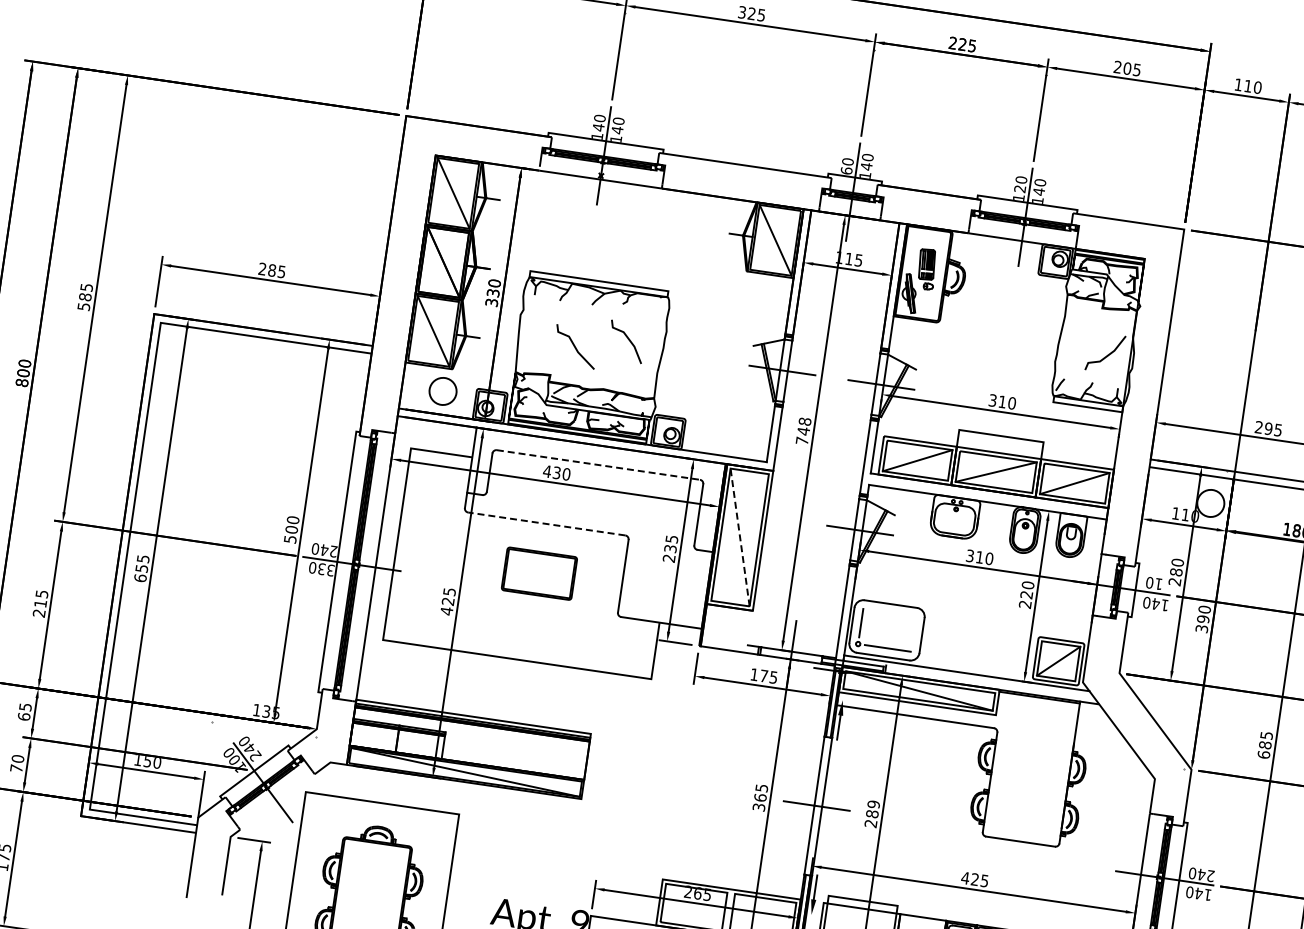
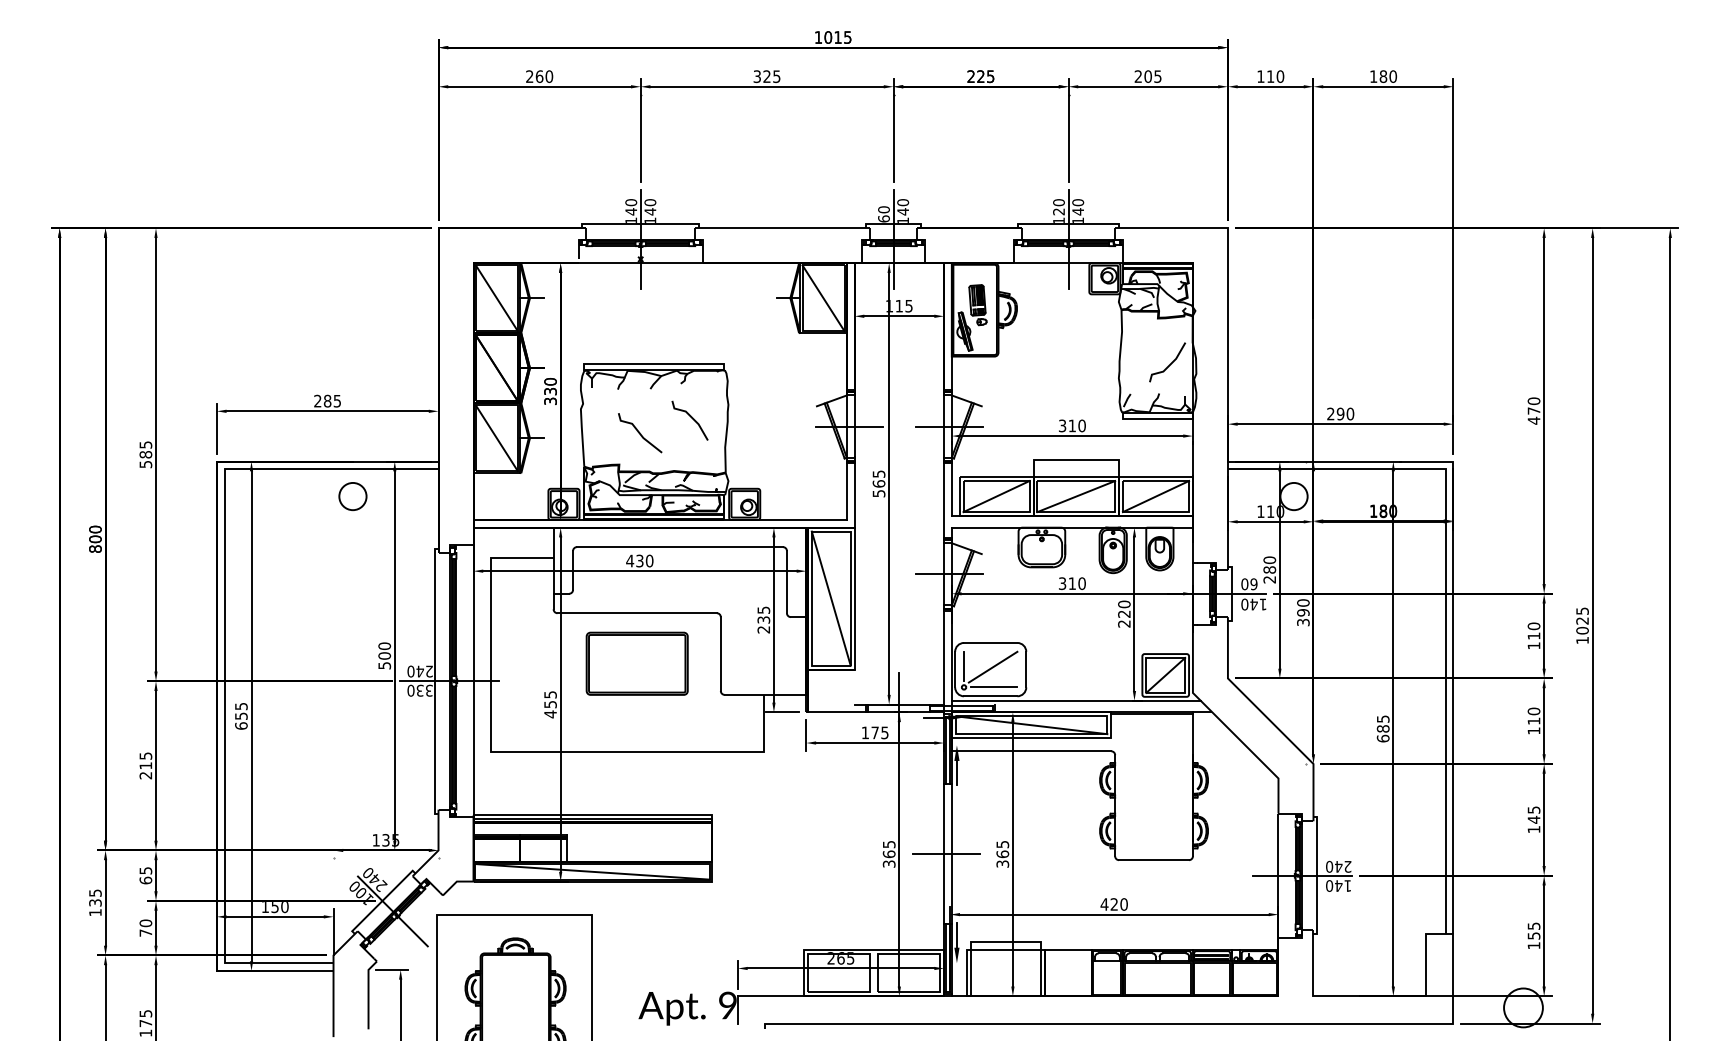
circle: (442, 391) -> (352, 496), moved
text: (1278, 429) -> (1350, 413), 295 -> 290
text: (803, 430) -> (878, 483), 748 -> 565
line: (598, 465) -> (680, 547), dashed -> solid
line: (547, 524) -> (637, 613), dashed -> solid
line: (740, 537) -> (831, 598), dashed -> solid
part: (538, 573) -> (636, 663), size x1.43
text: (1158, 584) -> (1253, 584), 10 -> 60
text: (448, 601) -> (550, 704), 425 -> 455
line: (889, 627) -> (992, 666), added
text: (872, 813) -> (1002, 853), 289 -> 365
text: (984, 880) -> (1123, 904), 425 -> 420

